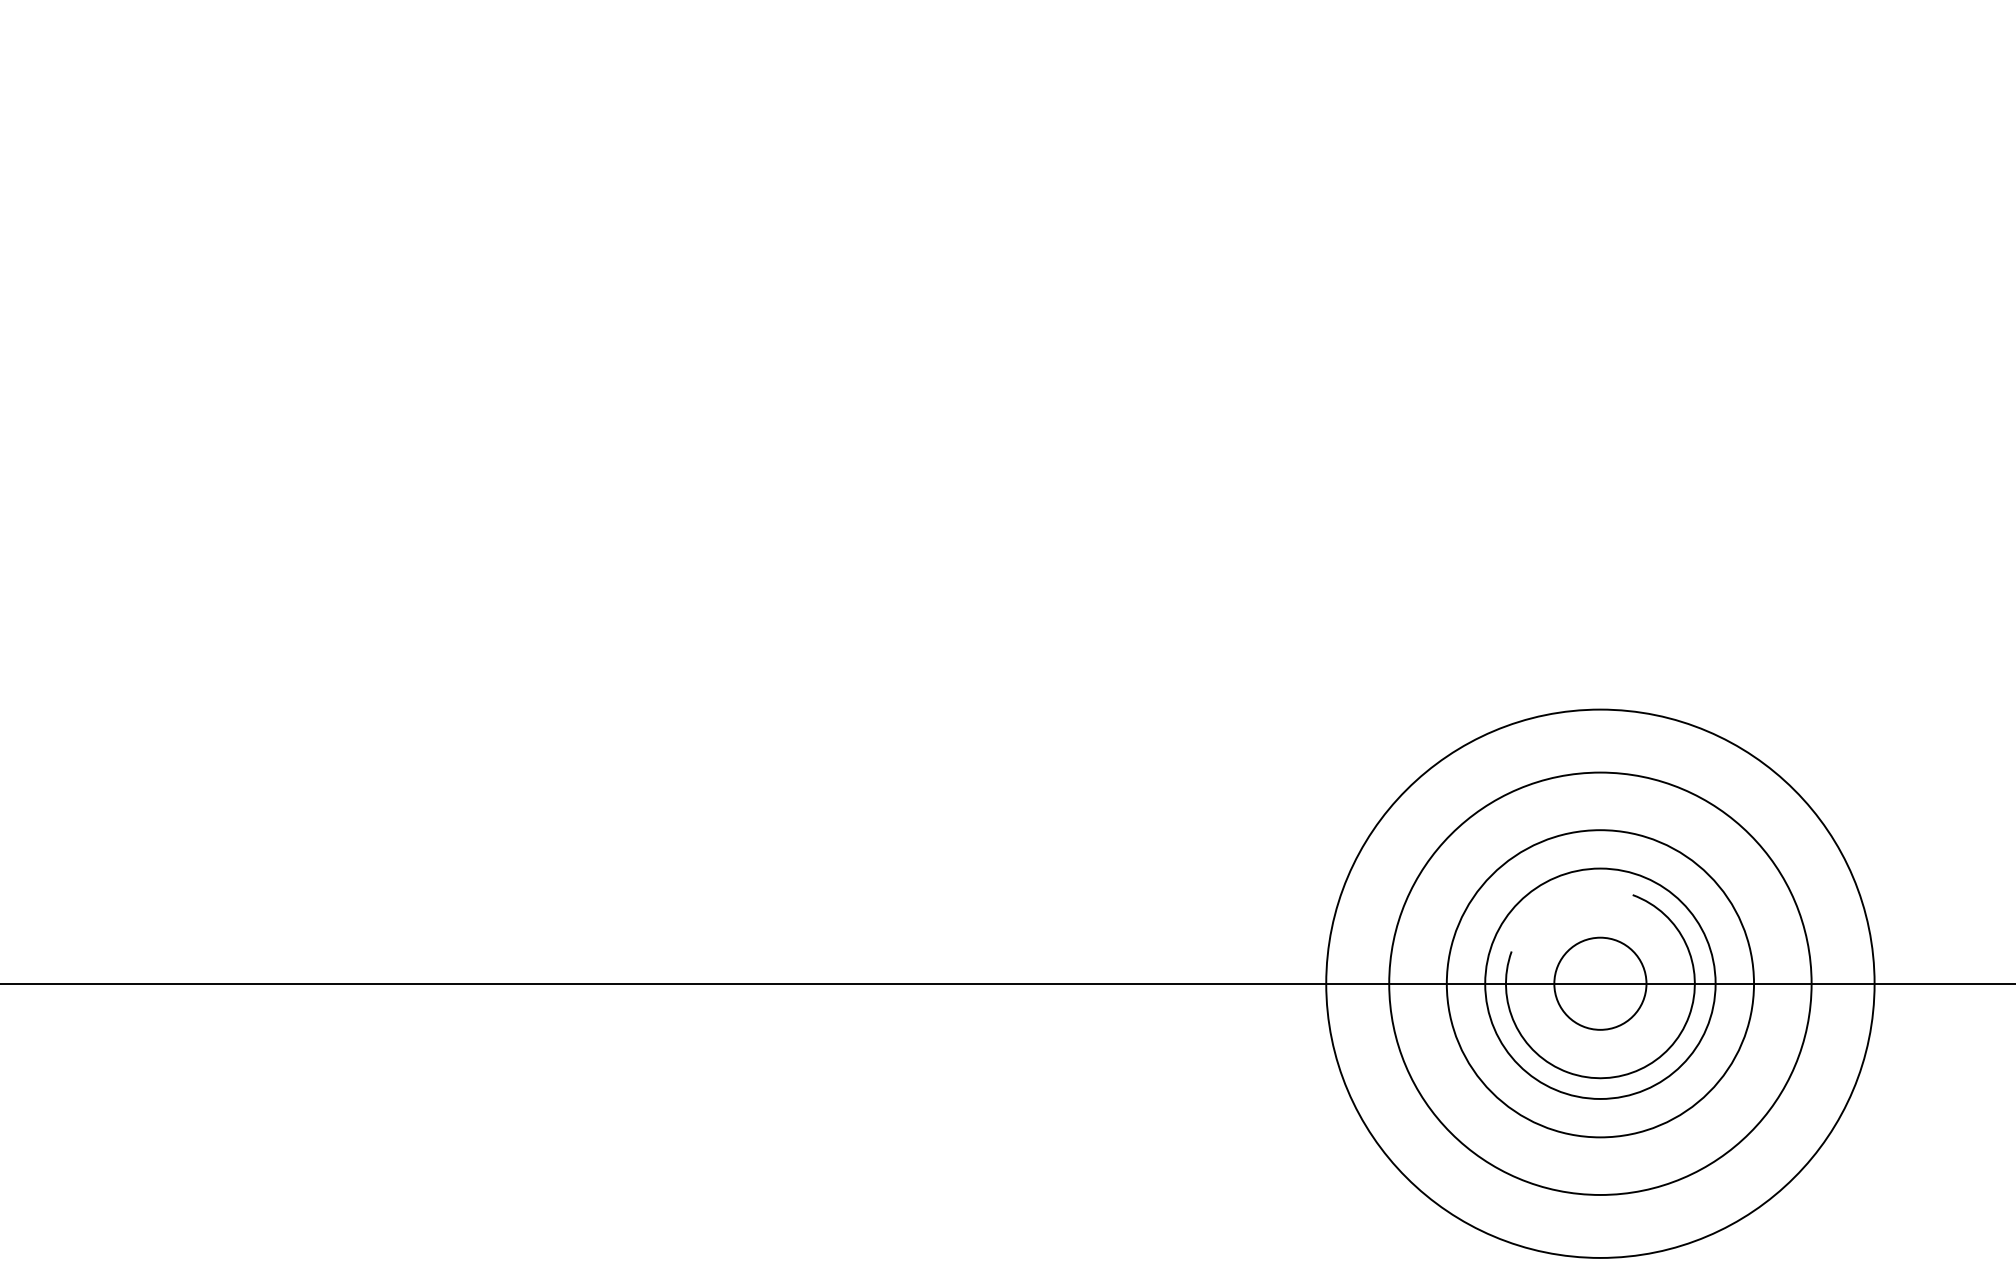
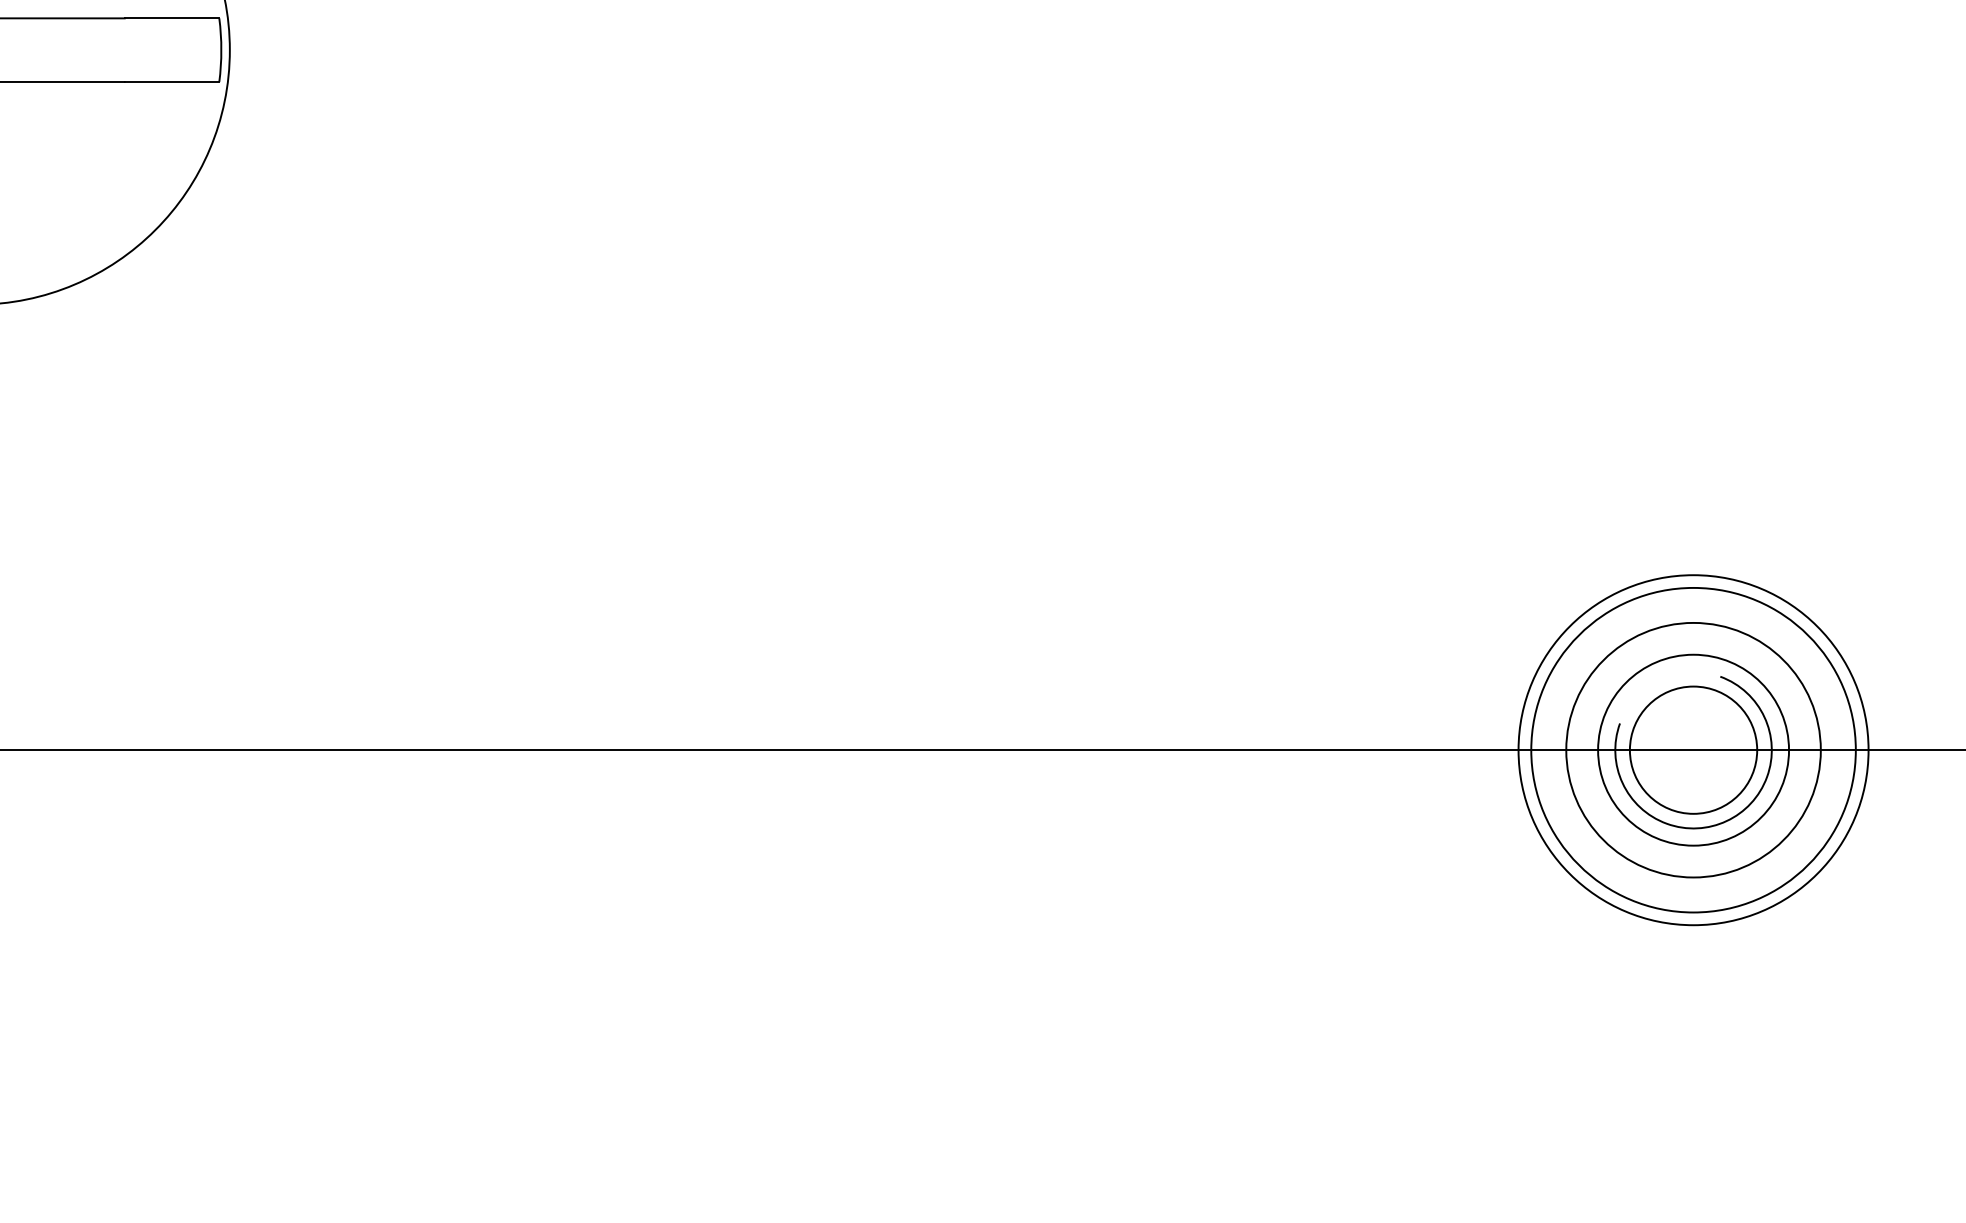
circle: (1600, 982) -> (1693, 749), size x0.71
circle: (1600, 982) -> (1693, 749), size x1.67

